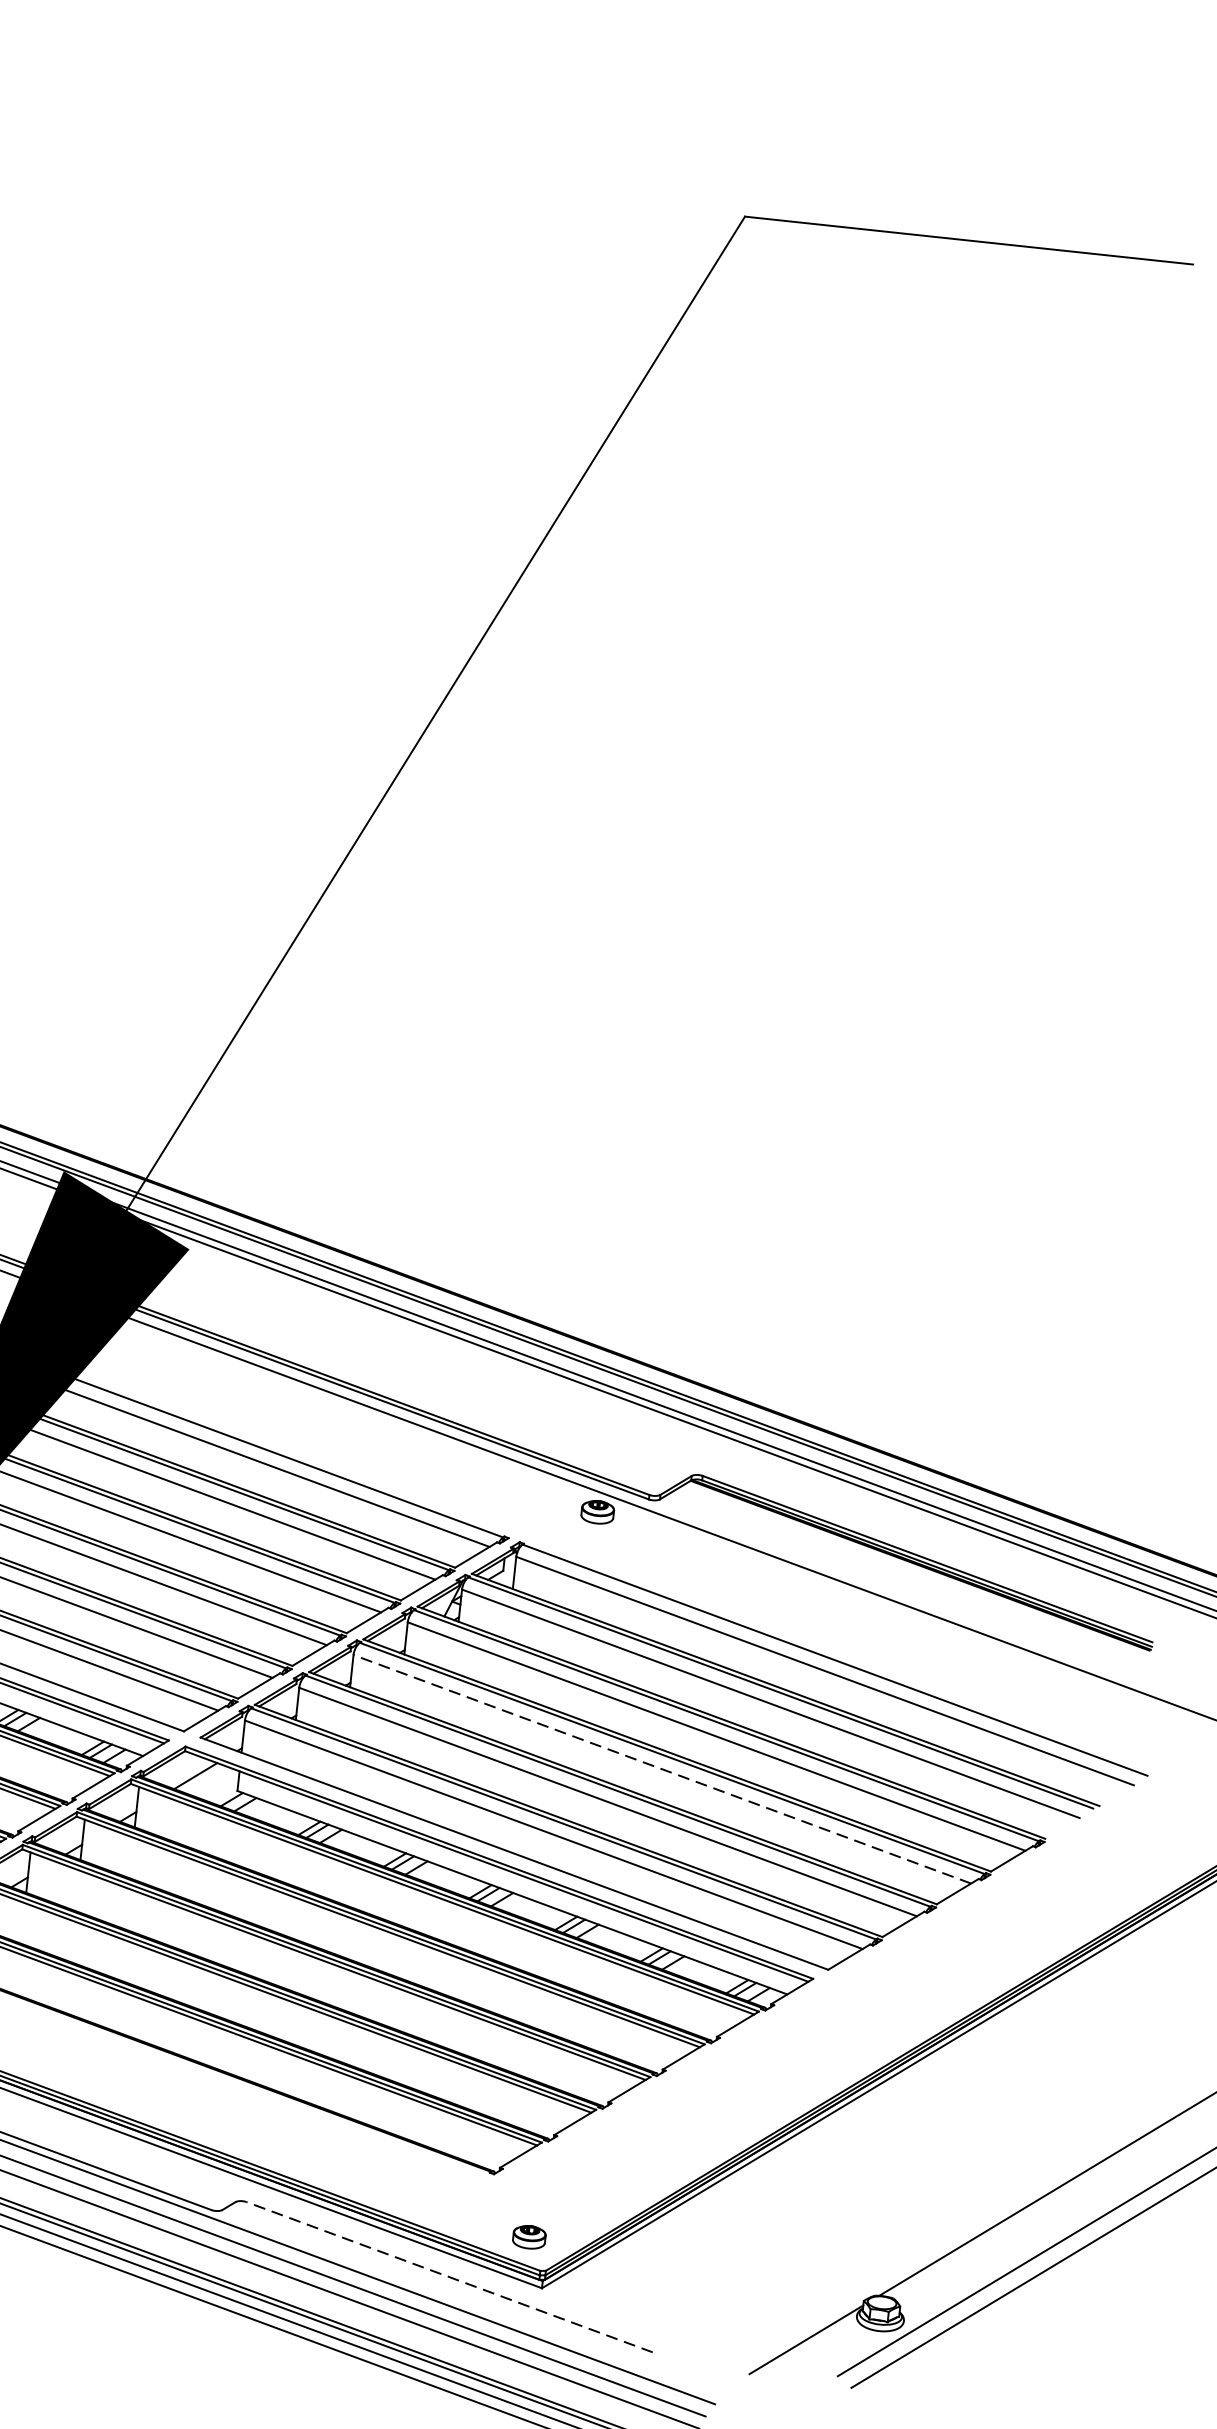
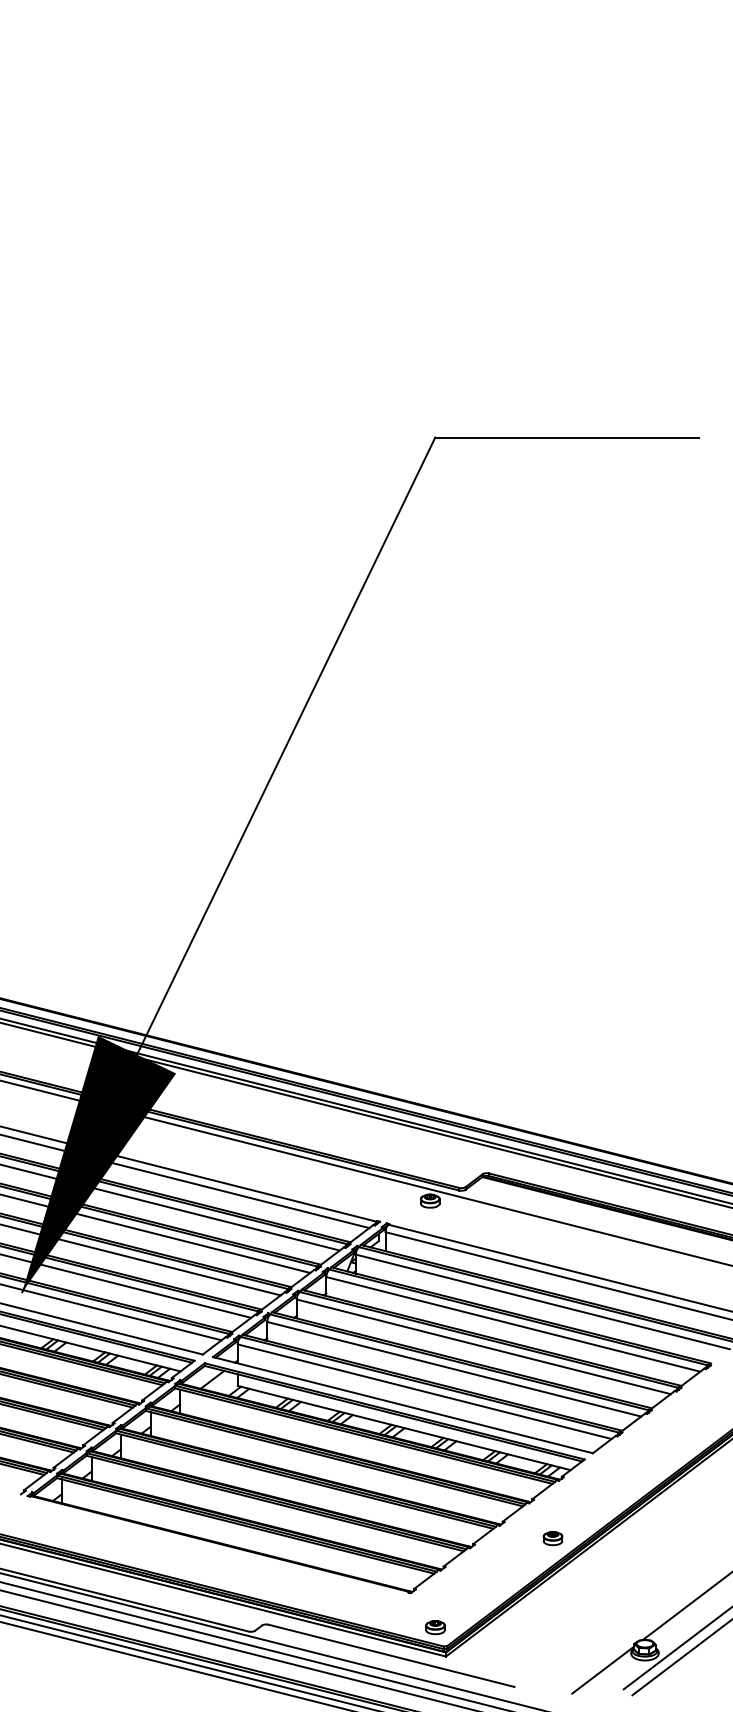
line: (661, 1768) -> (483, 1346), dashed -> solid
part: (744, 2107) -> (552, 1538), added
line: (449, 2276) -> (391, 1655), dashed -> solid

